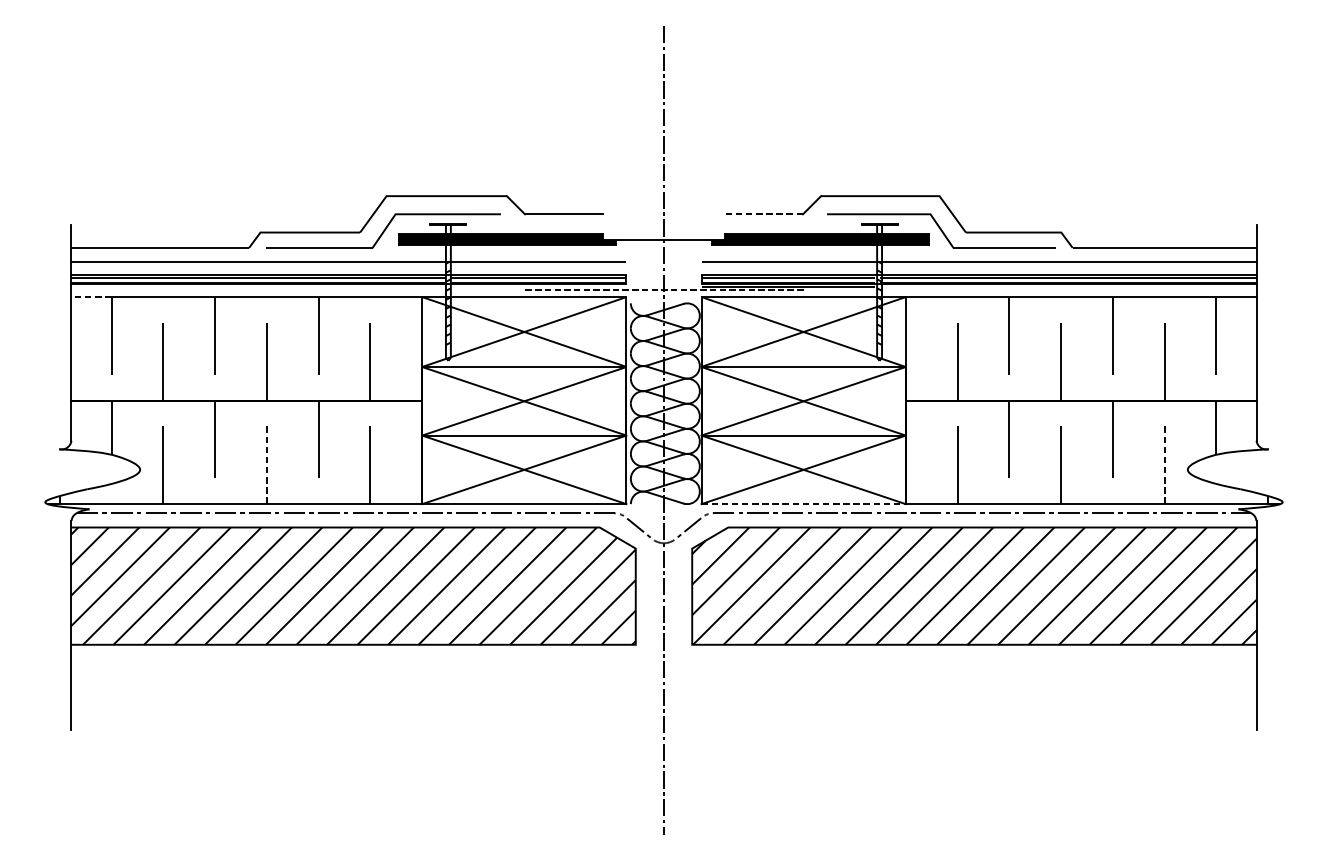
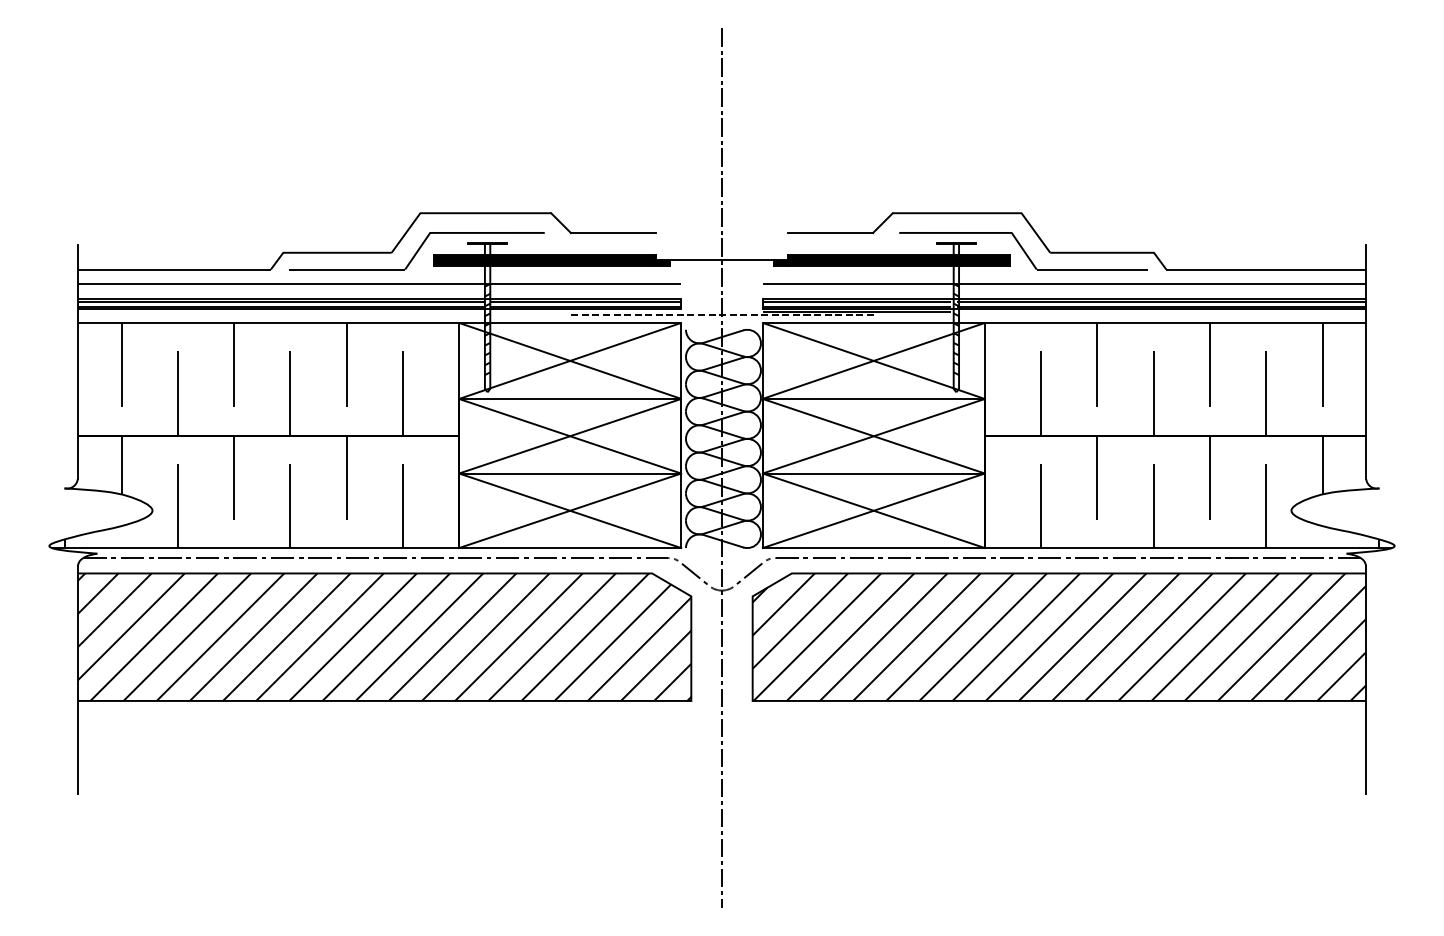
line: (763, 213) -> (830, 232), dashed -> solid
line: (91, 296) -> (99, 322), dashed -> solid
line: (267, 465) -> (290, 506), dashed -> solid
line: (1164, 465) -> (1266, 506), dashed -> solid
line: (804, 504) -> (874, 548), dashed -> solid

